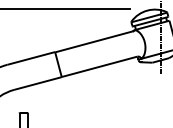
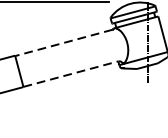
line: (93, 41) -> (63, 42), solid -> dashed
line: (100, 66) -> (71, 73), solid -> dashed

